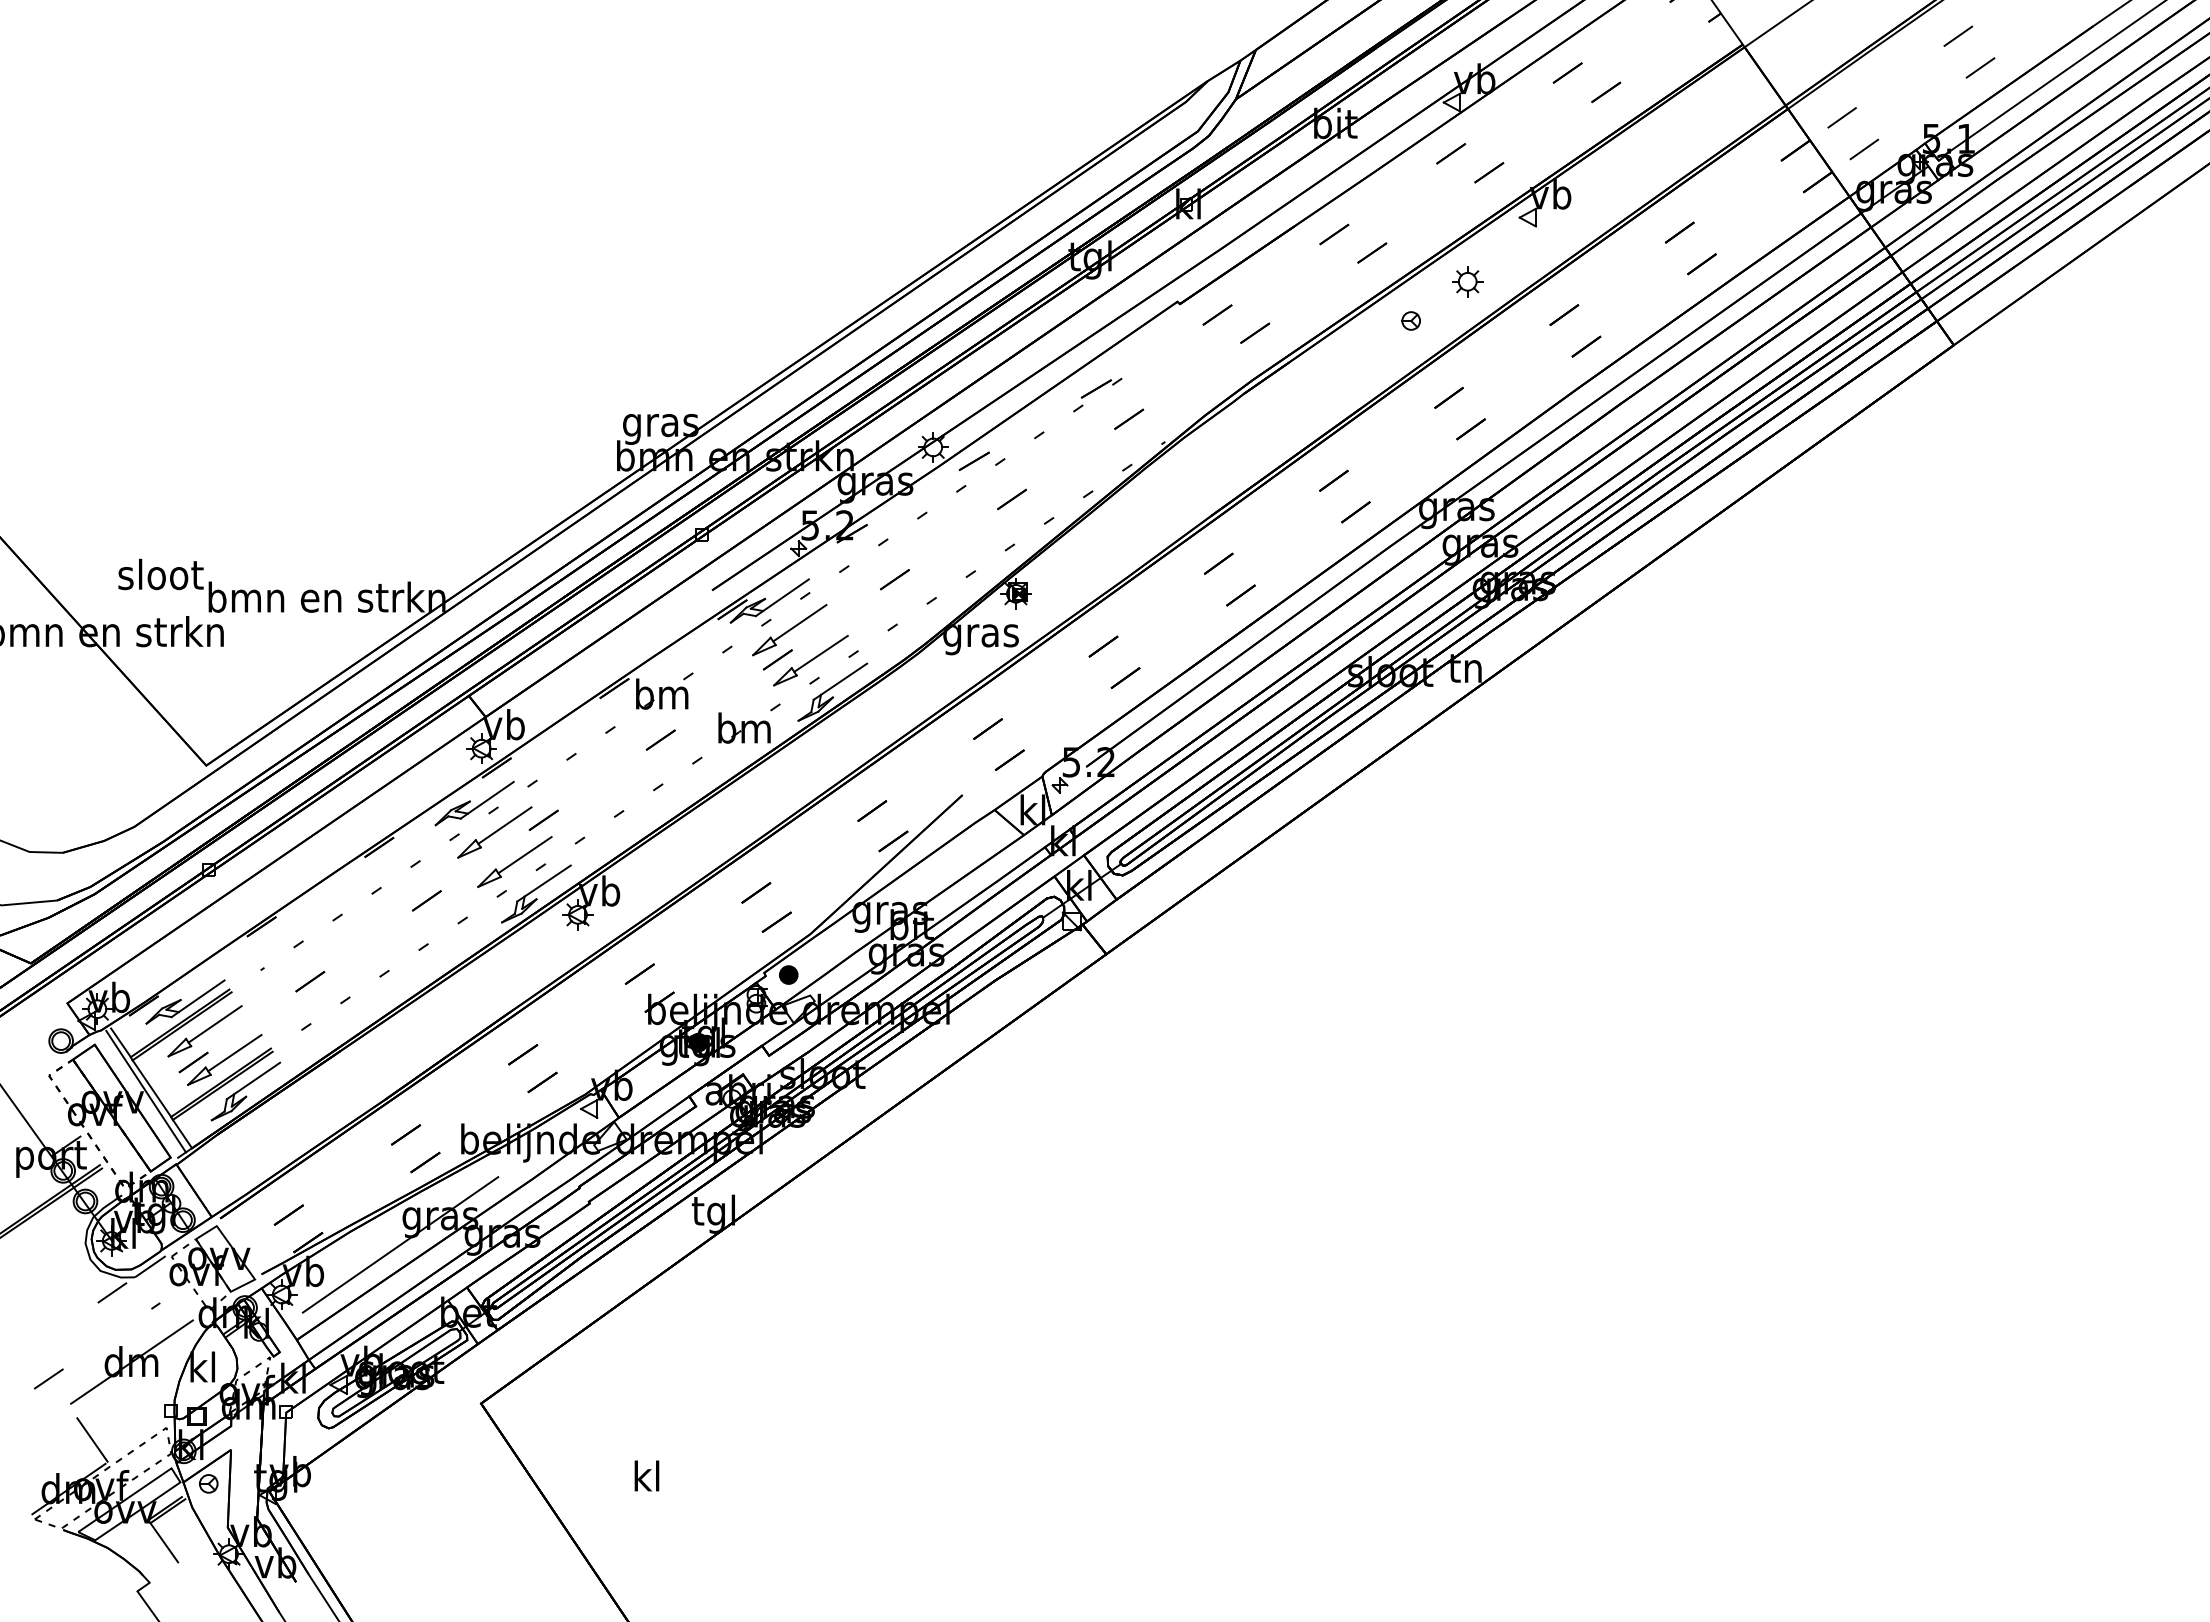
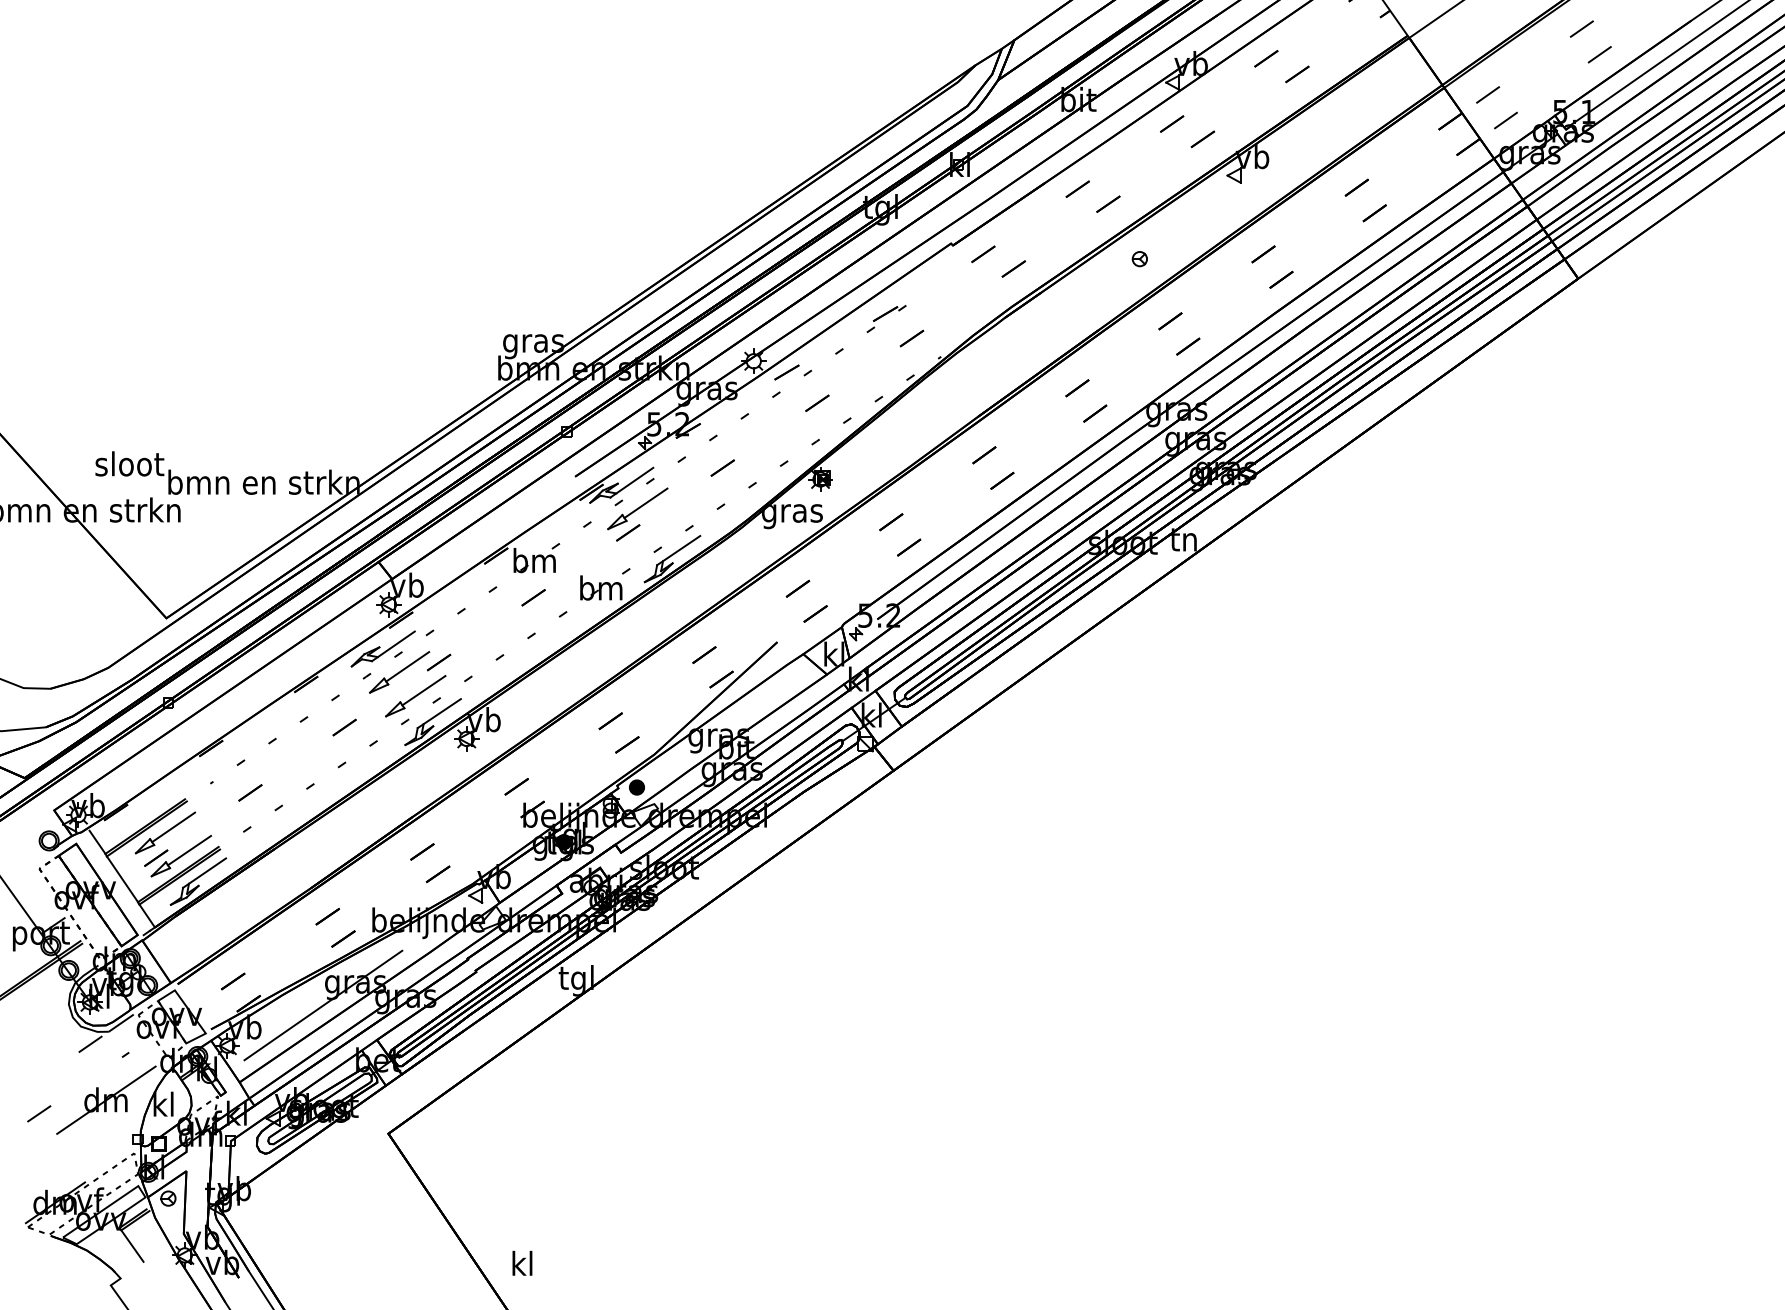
part: (1467, 281) -> (1185, 227), removed
part: (810, 660) -> (654, 533), removed
part: (185, 1001) -> (149, 808), removed
line: (145, 1091) -> (117, 881), removed
line: (92, 1439) -> (74, 1162), removed
text: (646, 1475) -> (522, 1262), moved

